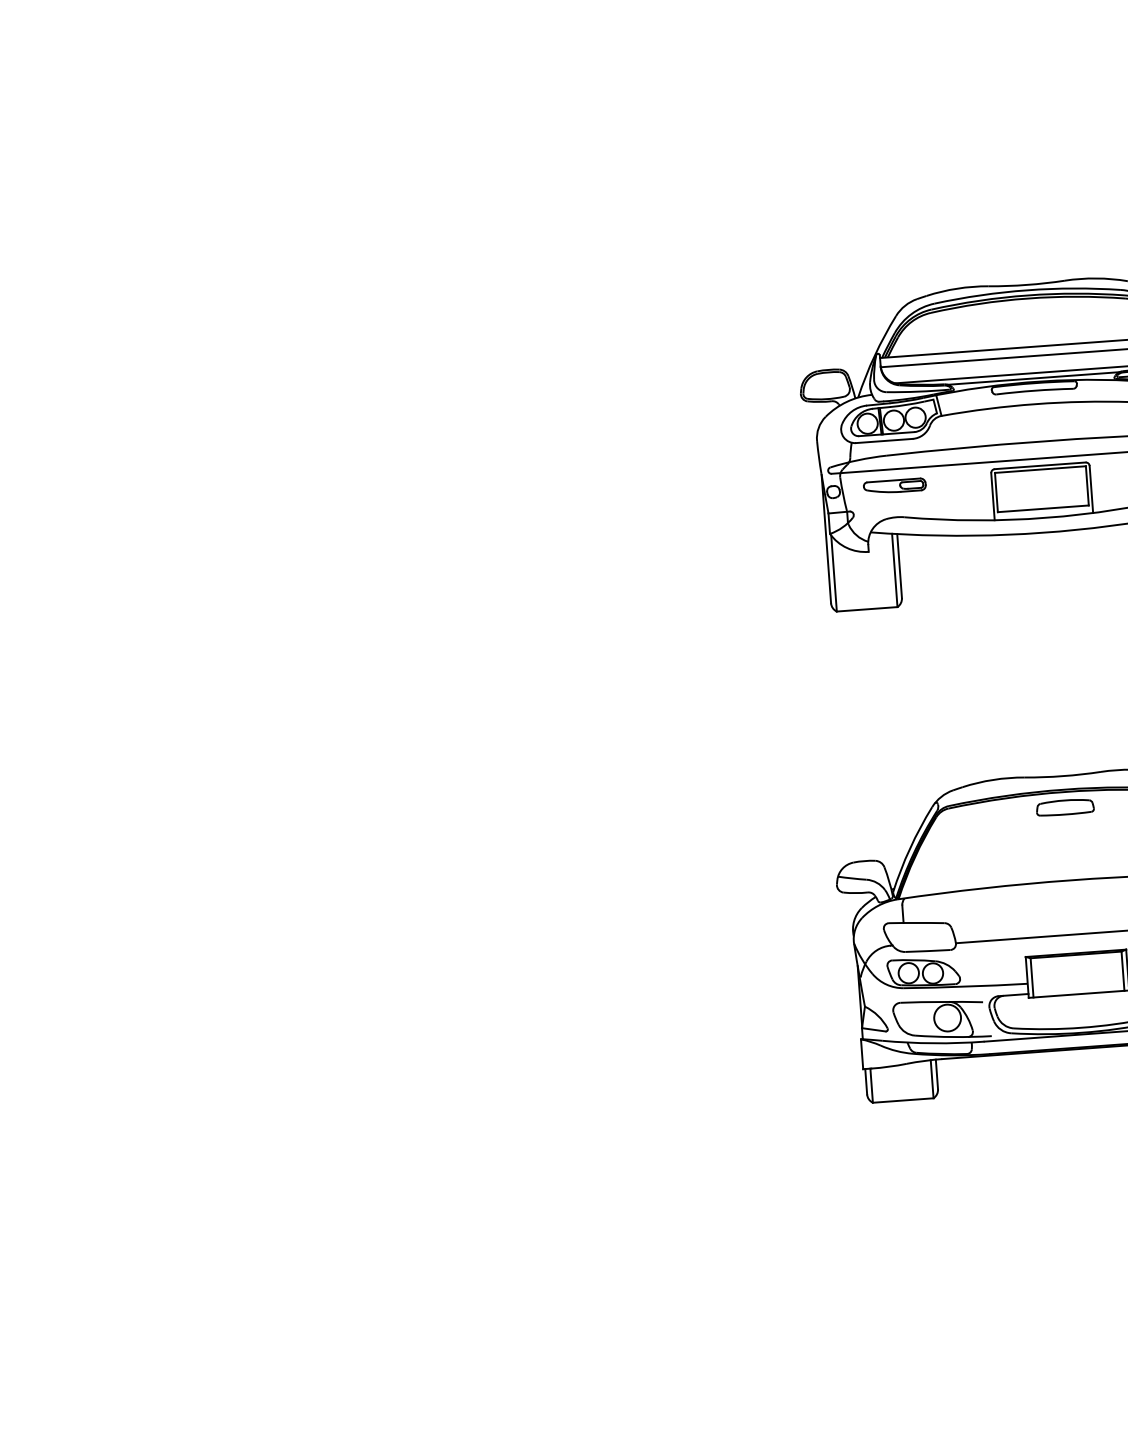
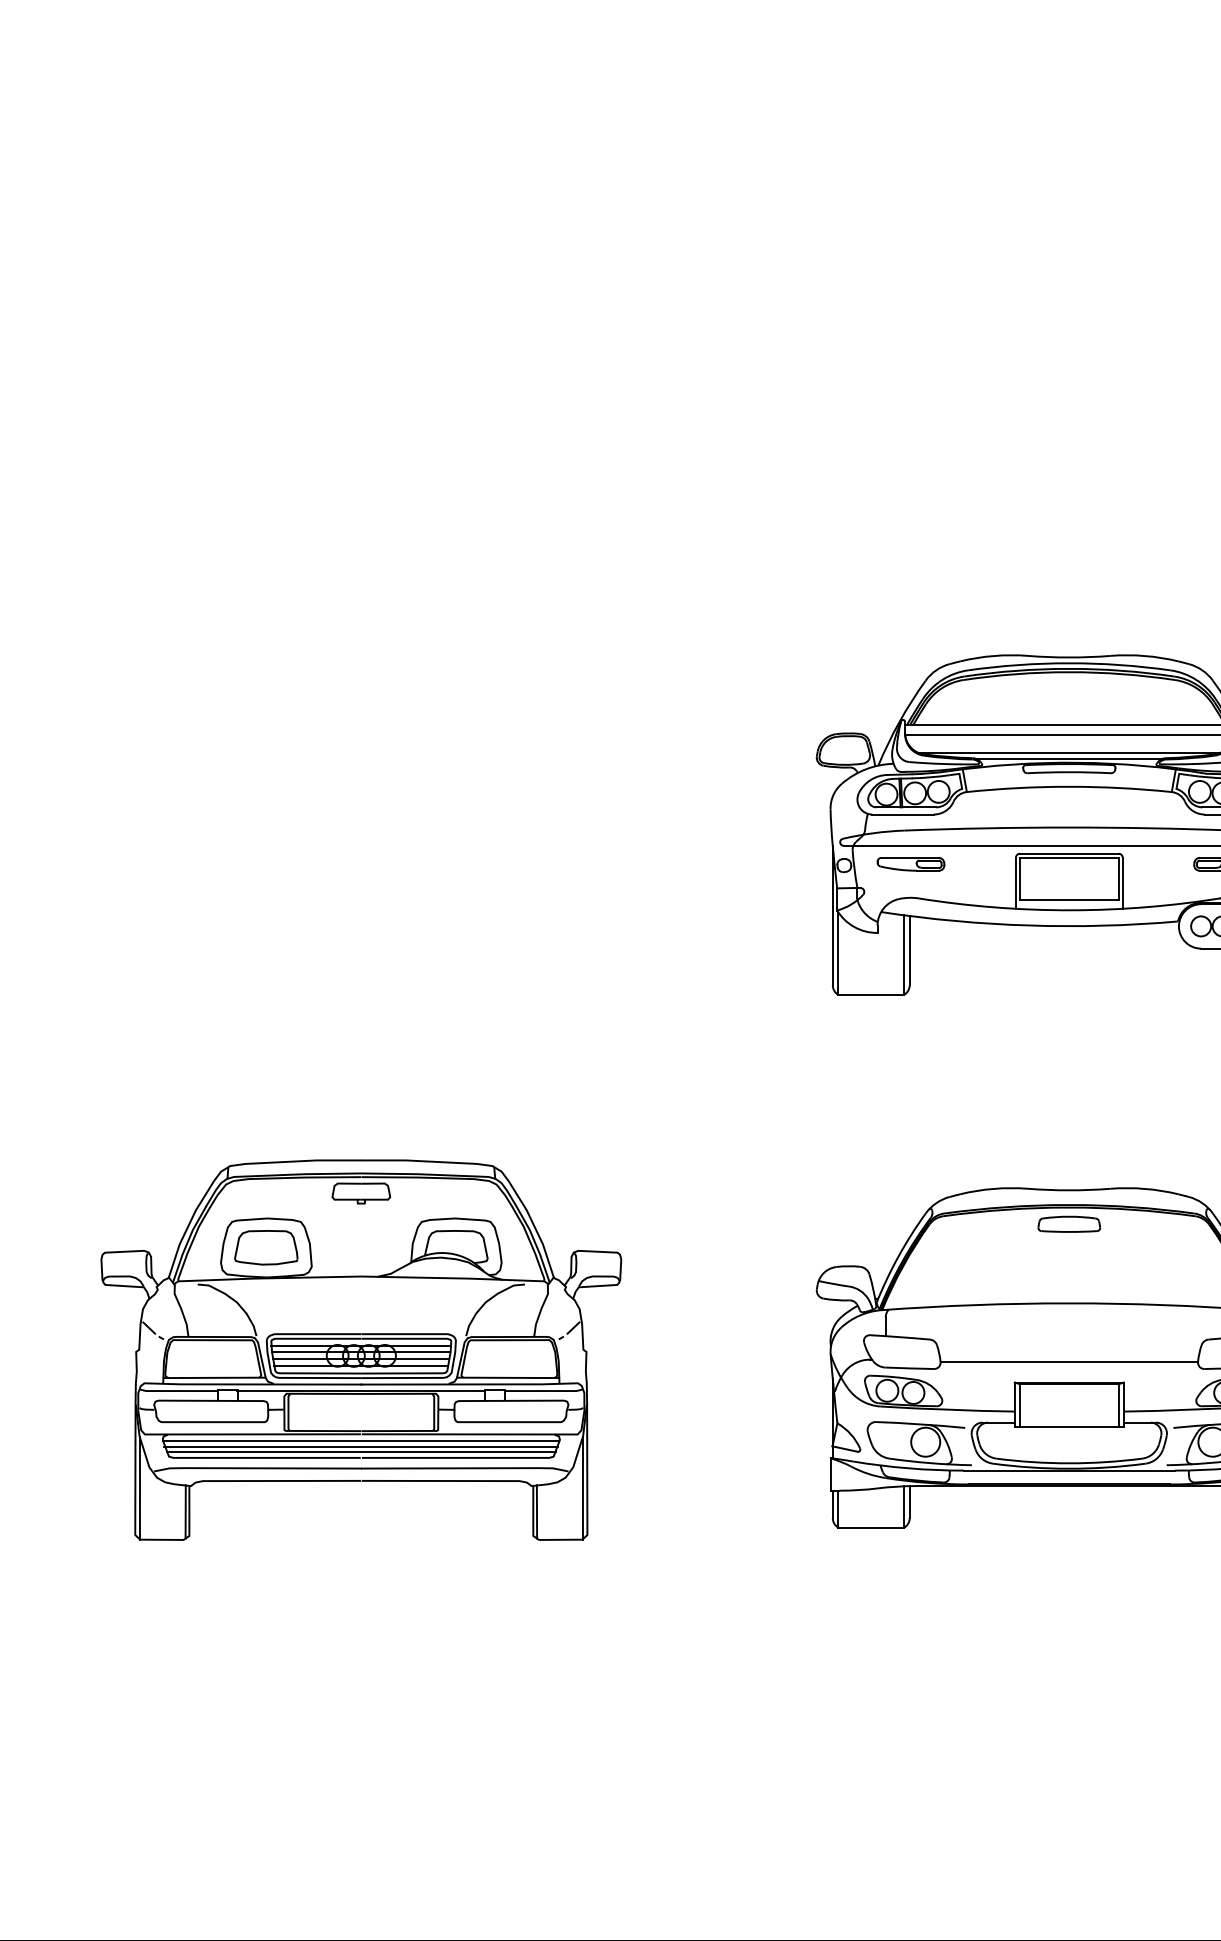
part: (421, 970) -> (361, 1349), added

